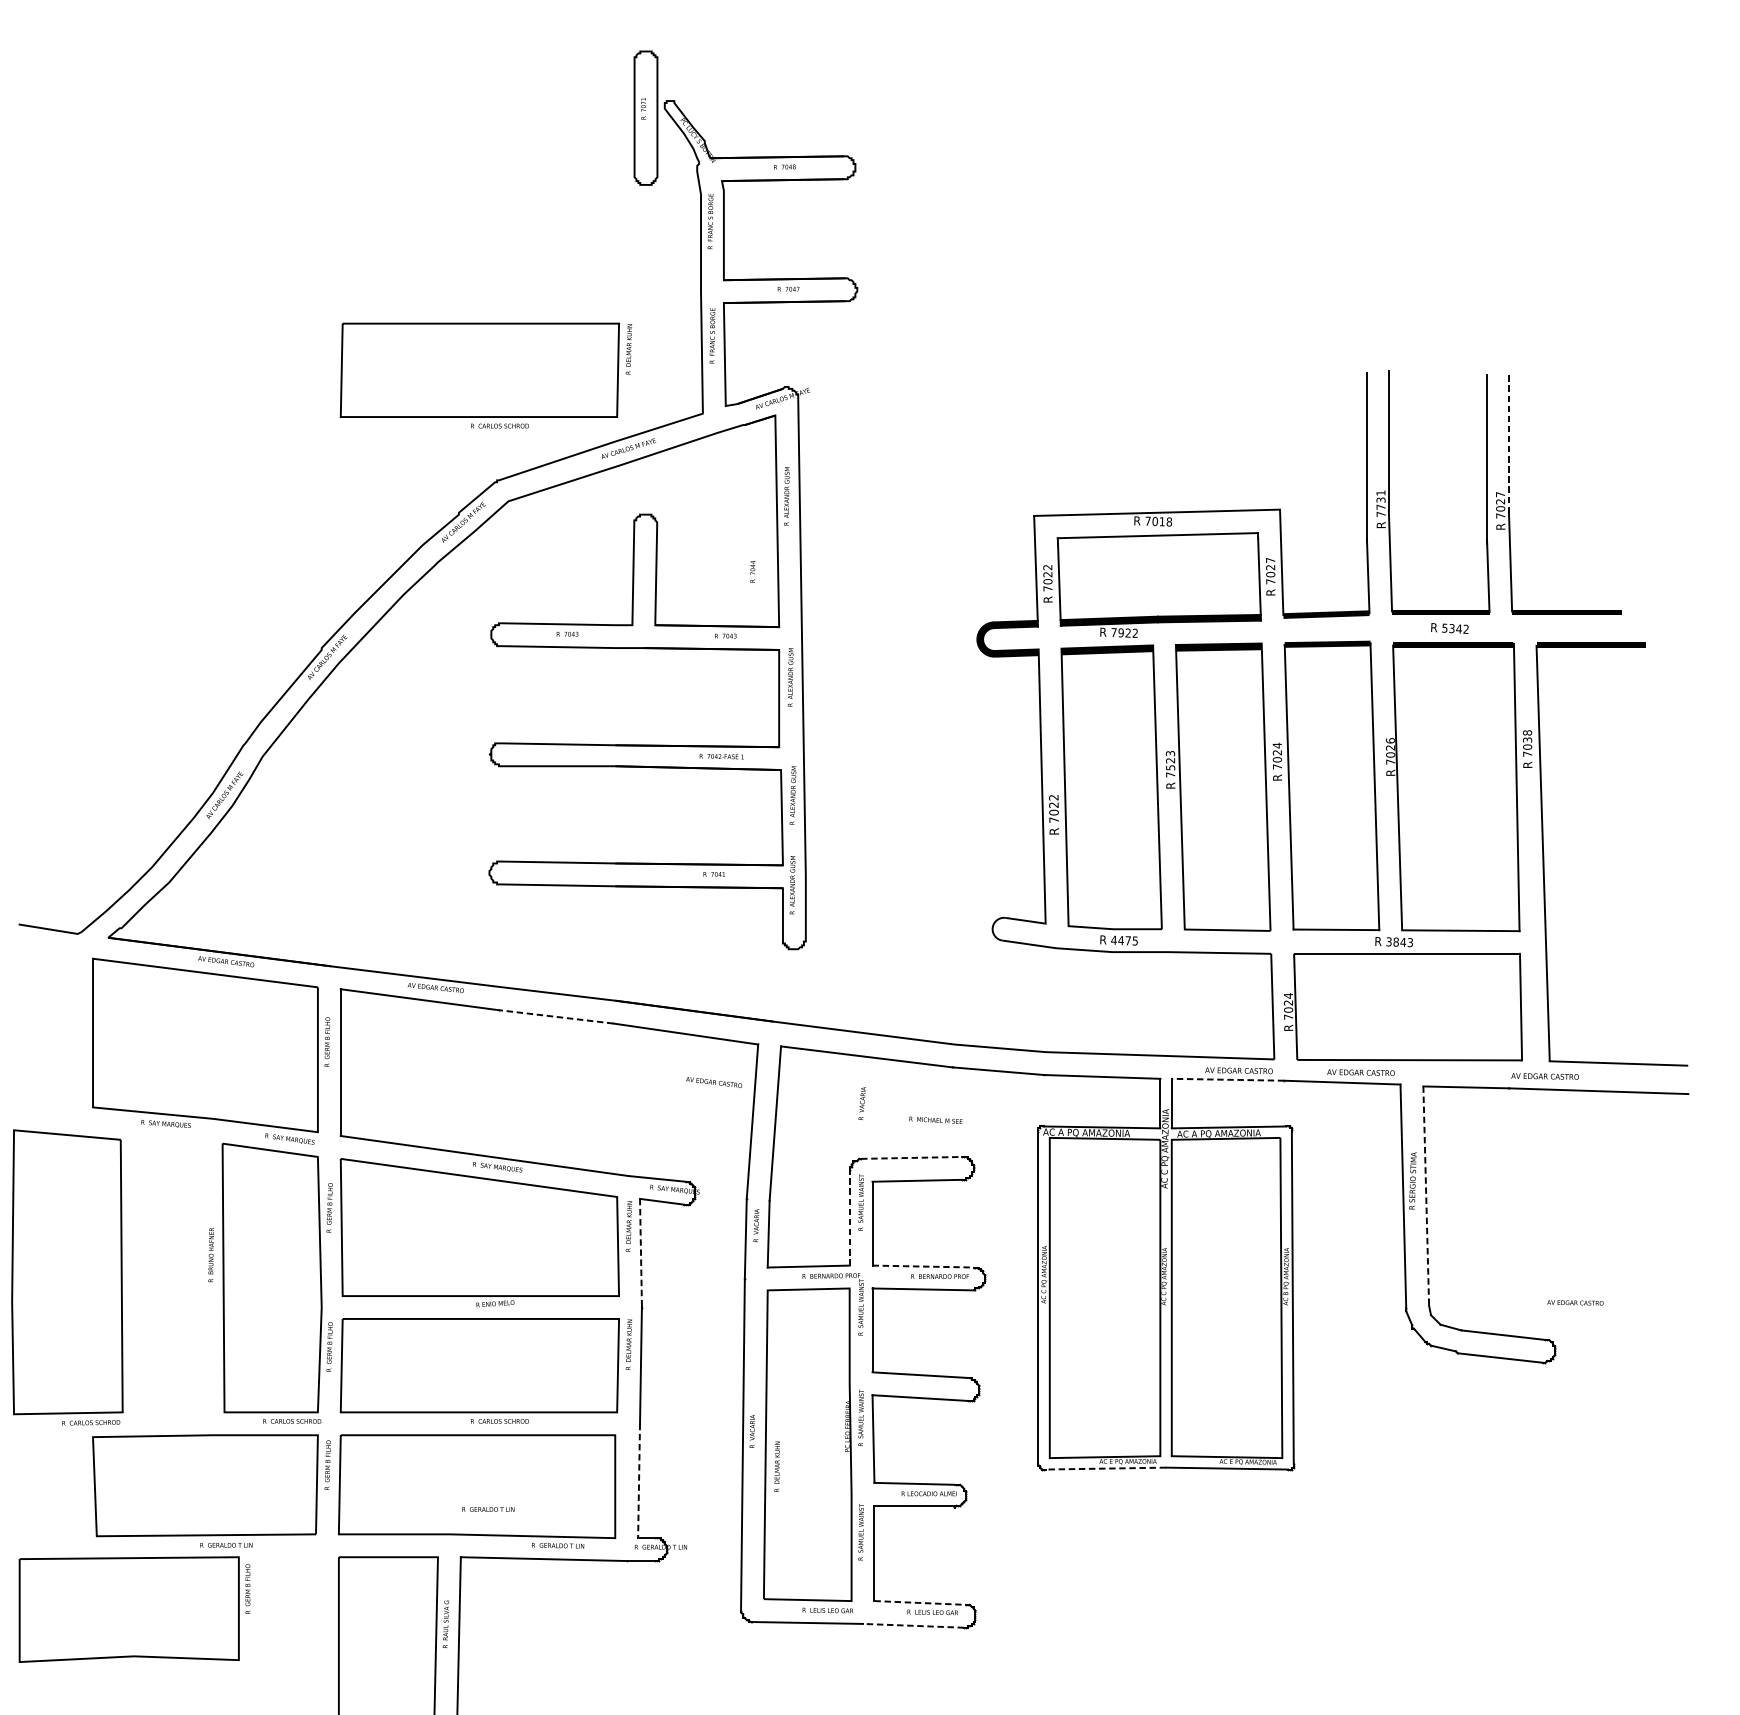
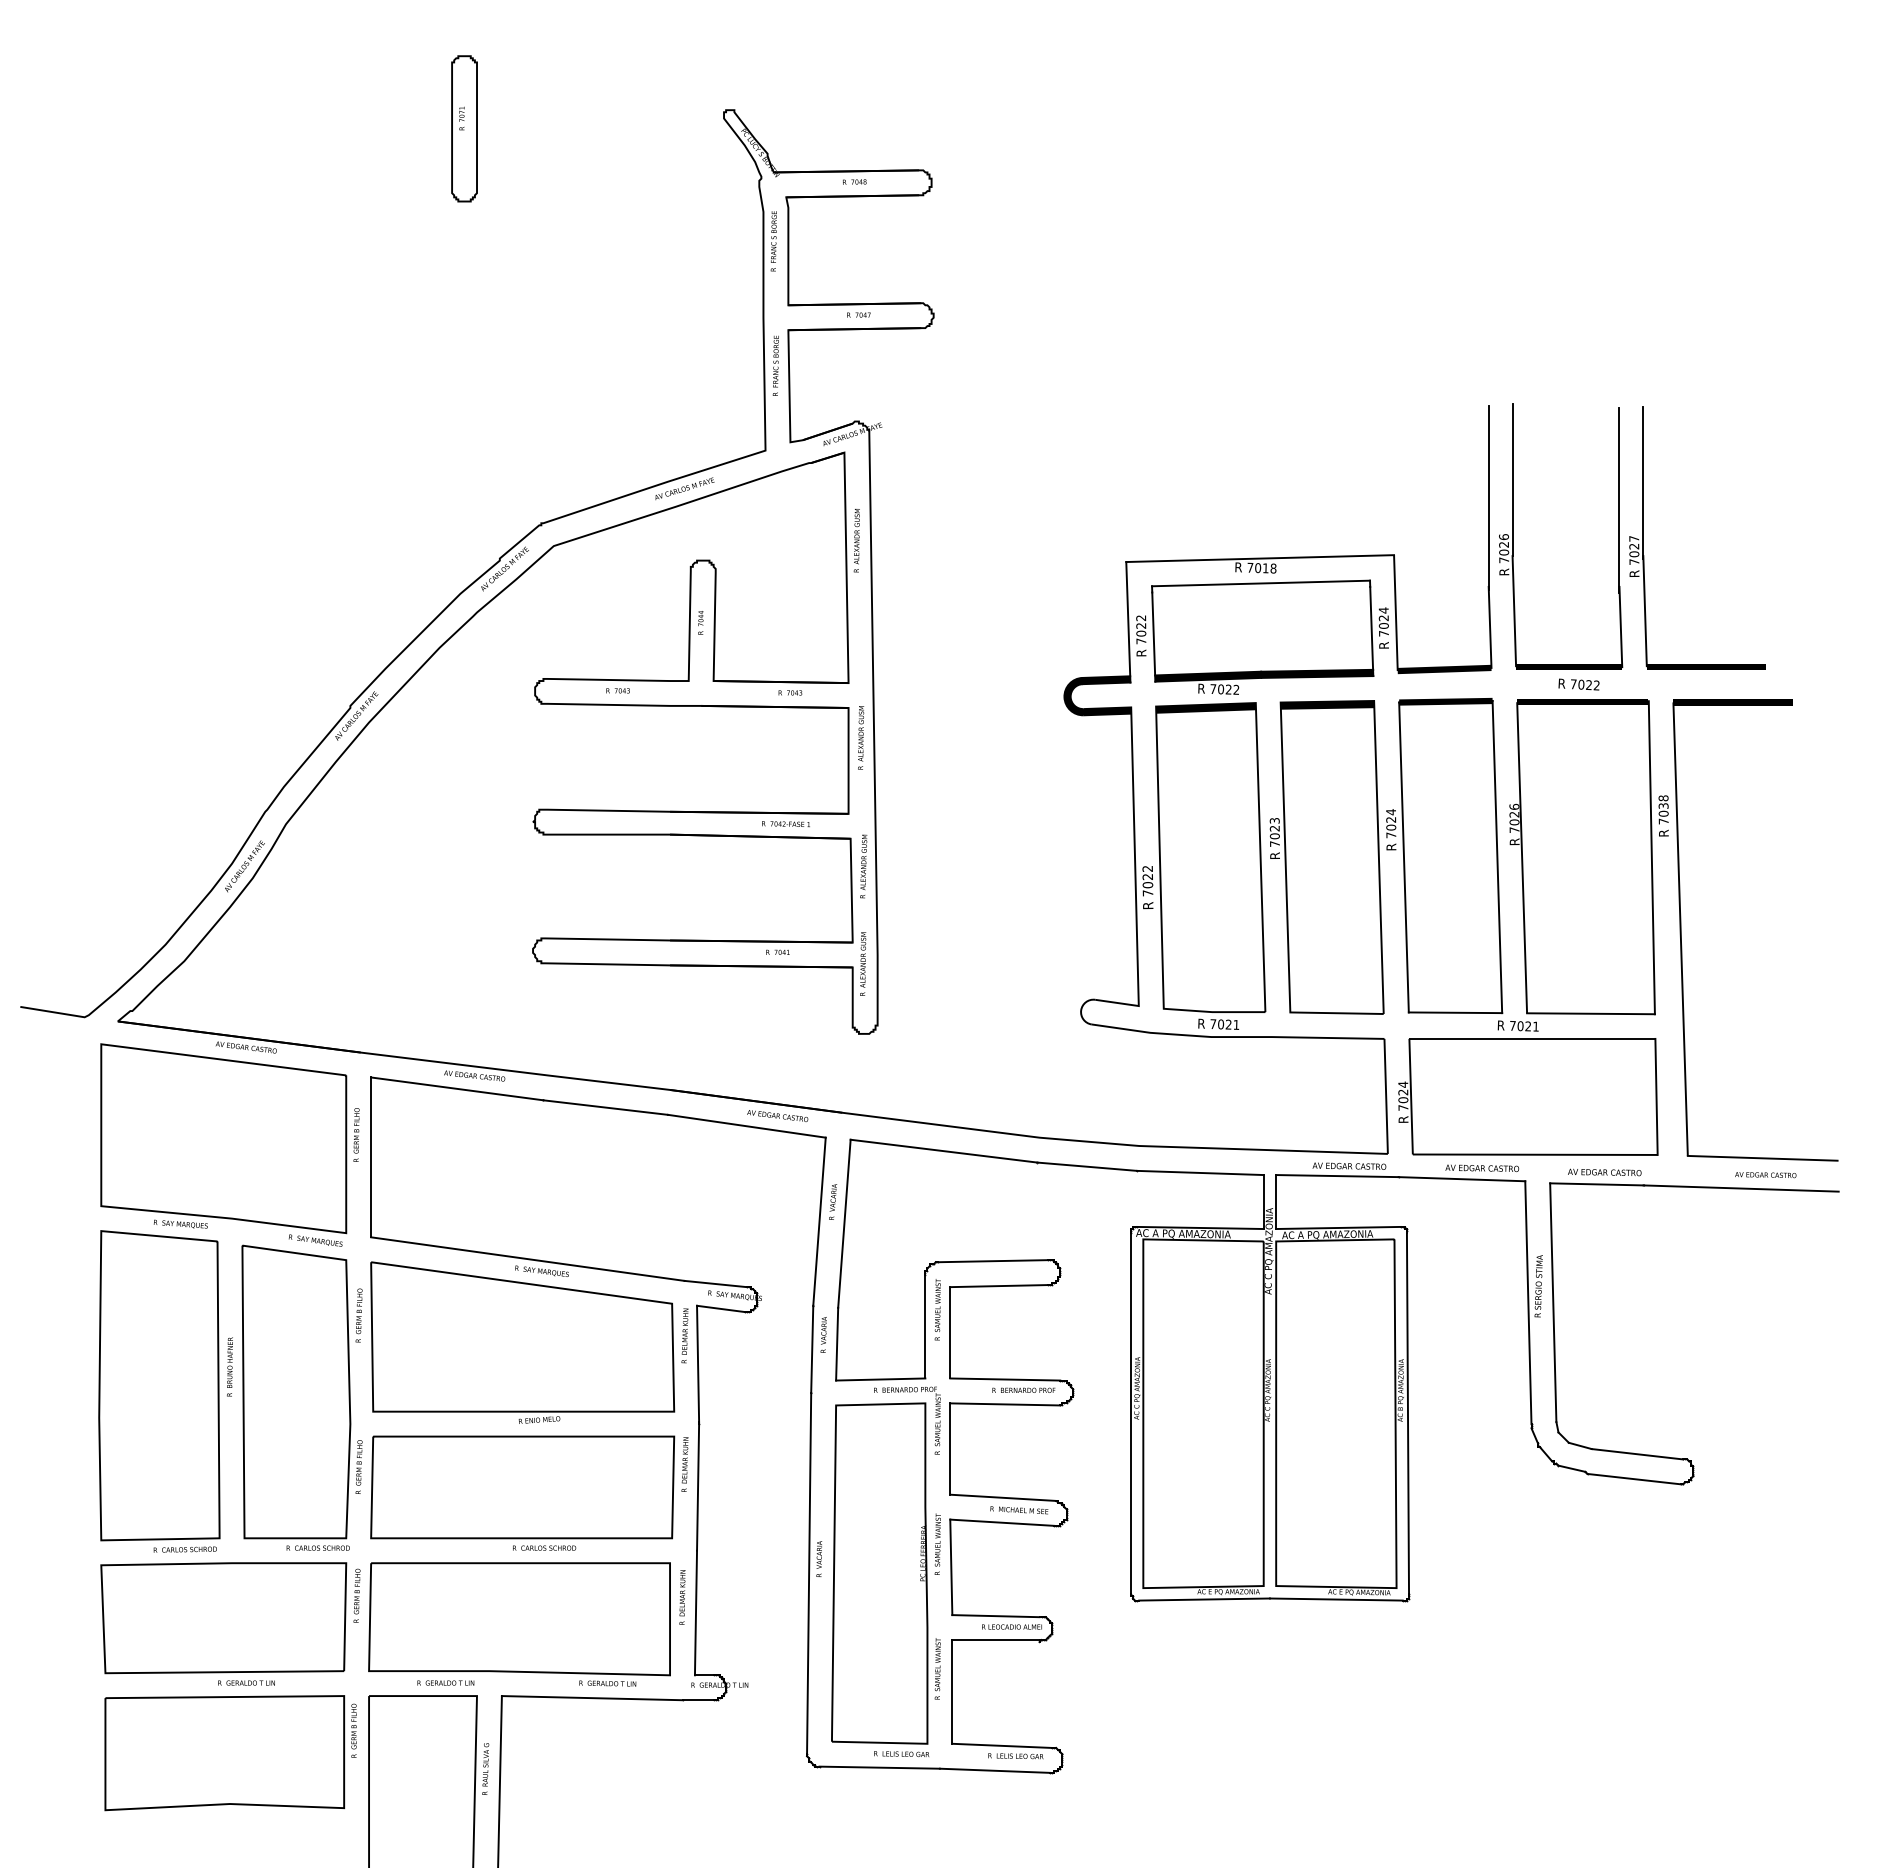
part: (645, 117) -> (464, 128), moved
part: (486, 374) -> (529, 408), removed
line: (1509, 443) -> (1643, 483), dashed -> solid
text: (1381, 499) -> (1504, 544), 7731 -> 7026
text: (1270, 560) -> (1383, 610), 7027 -> 7024
text: (752, 571) -> (700, 622), moved
text: (1452, 628) -> (1581, 684), 5342 -> 7022
text: (1120, 633) -> (1220, 689), 7922 -> 7022
text: (1170, 767) -> (1274, 836), 7523 -> 7023
text: (1124, 940) -> (1224, 1024), 4475 -> 7021
text: (1398, 941) -> (1523, 1025), 3843 -> 7021
line: (555, 1016) -> (605, 1107), dashed -> solid
text: (1544, 1076) -> (1604, 1172), moved
line: (1227, 1080) -> (1336, 1176), dashed -> solid
text: (713, 1081) -> (777, 1115), moved
text: (862, 1103) -> (833, 1201), moved
text: (936, 1120) -> (1019, 1510), moved
line: (912, 1158) -> (993, 1261), dashed -> solid
line: (1426, 1196) -> (1553, 1303), dashed -> solid
line: (849, 1217) -> (925, 1326), dashed -> solid
line: (641, 1252) -> (698, 1364), dashed -> solid
line: (923, 1266) -> (1005, 1379), dashed -> solid
part: (67, 1277) -> (159, 1391), moved
text: (1575, 1303) -> (1765, 1175), moved
text: (777, 1466) -> (682, 1597), moved
line: (1105, 1468) -> (1204, 1599), dashed -> solid
line: (638, 1481) -> (695, 1613), dashed -> solid
text: (488, 1508) -> (445, 1682), moved
line: (920, 1602) -> (1002, 1745), dashed -> solid
part: (134, 1609) -> (230, 1753), moved
line: (913, 1625) -> (994, 1770), dashed -> solid

